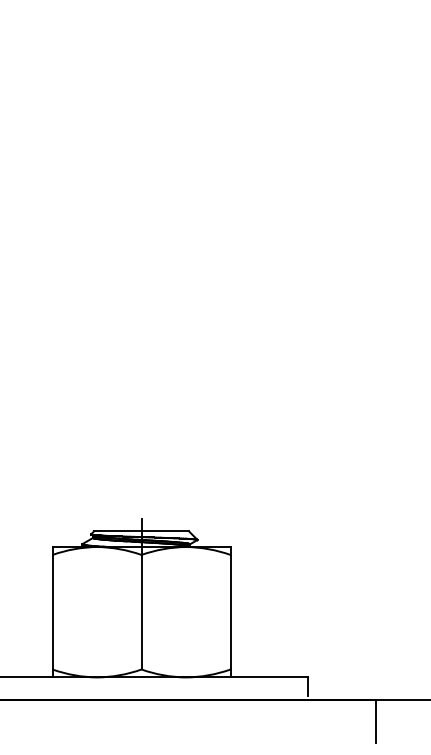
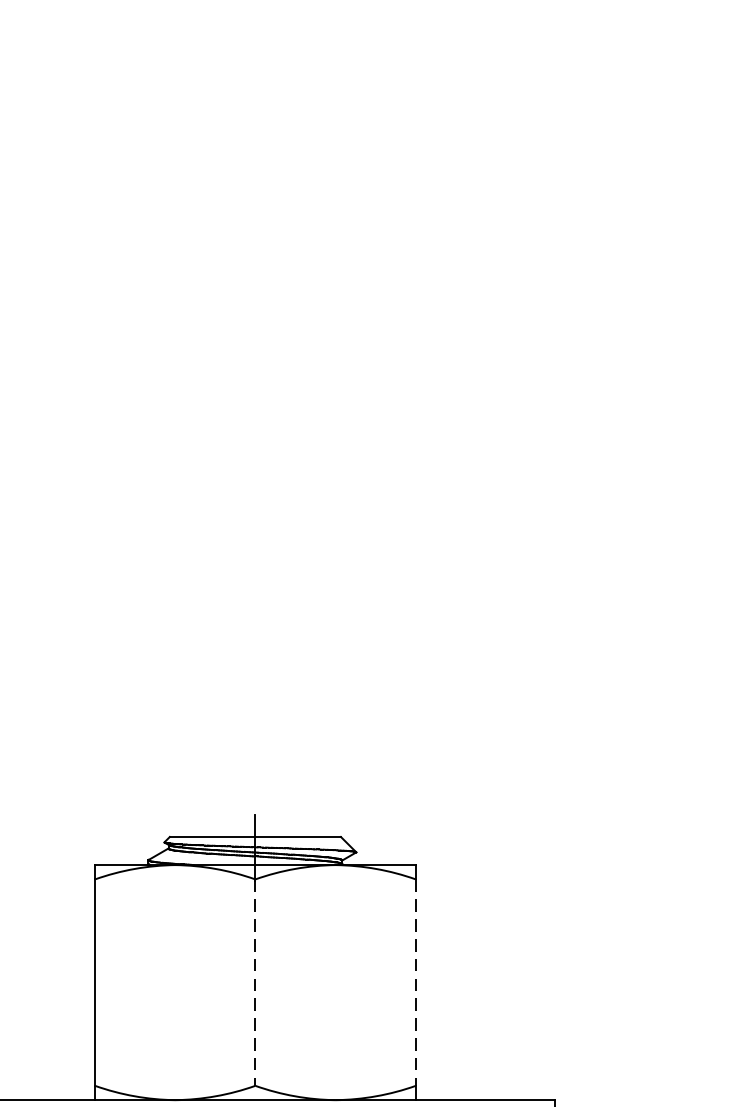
line: (141, 612) -> (255, 983), solid -> dashed
line: (230, 612) -> (415, 983), solid -> dashed

